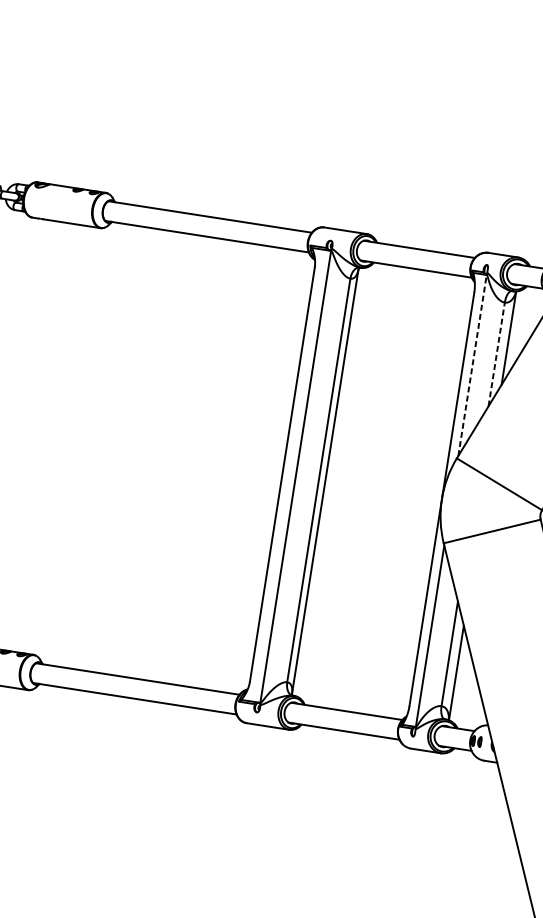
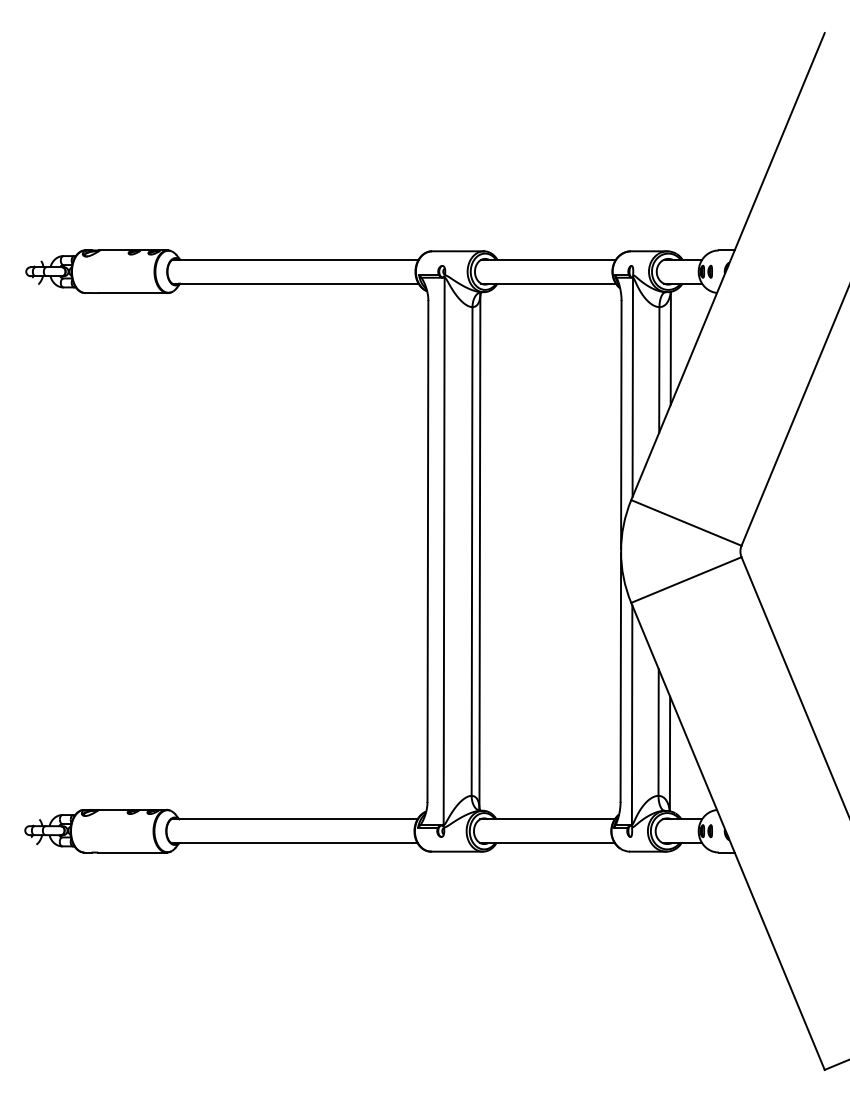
line: (496, 354) -> (659, 369), dashed -> solid
line: (472, 365) -> (632, 387), dashed -> solid

